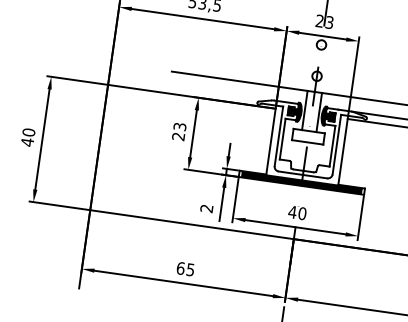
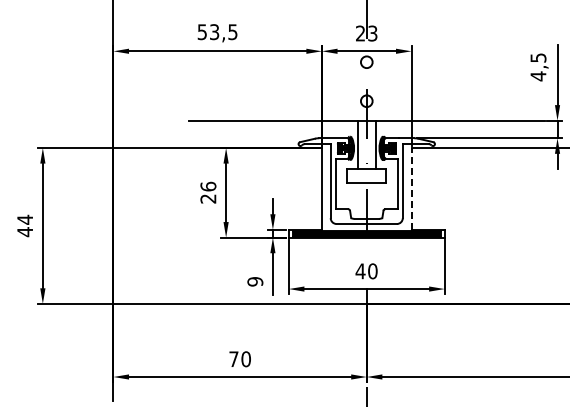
text: (180, 126) -> (208, 186), 23 -> 26
text: (29, 132) -> (25, 219), 40 -> 44
line: (343, 151) -> (411, 188), solid -> dashed
text: (206, 208) -> (255, 281), 2 -> 9
text: (185, 269) -> (239, 359), 65 -> 70

